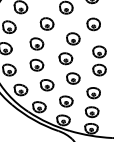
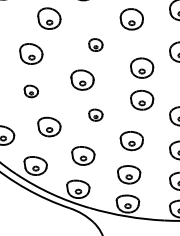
part: (73, 38) -> (96, 44), size x0.6
part: (36, 64) -> (30, 90), size x0.6
part: (73, 78) -> (96, 115), size x0.6

